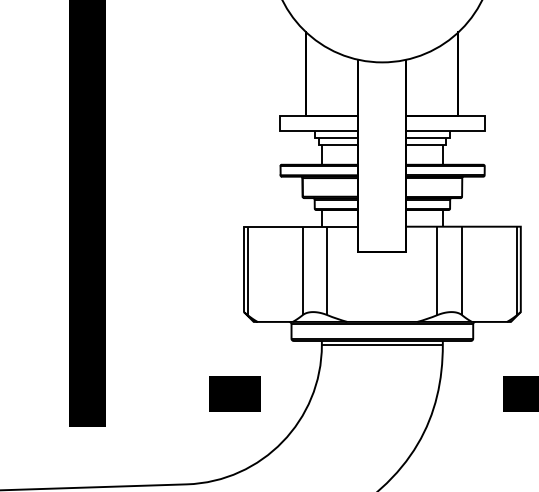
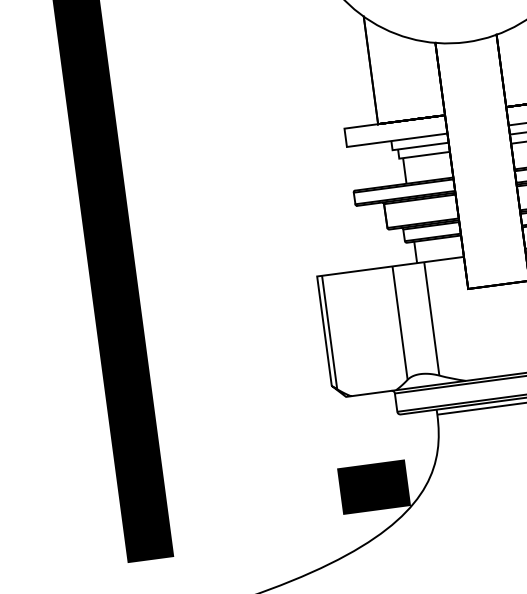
line: (234, 393) -> (373, 486), moved

